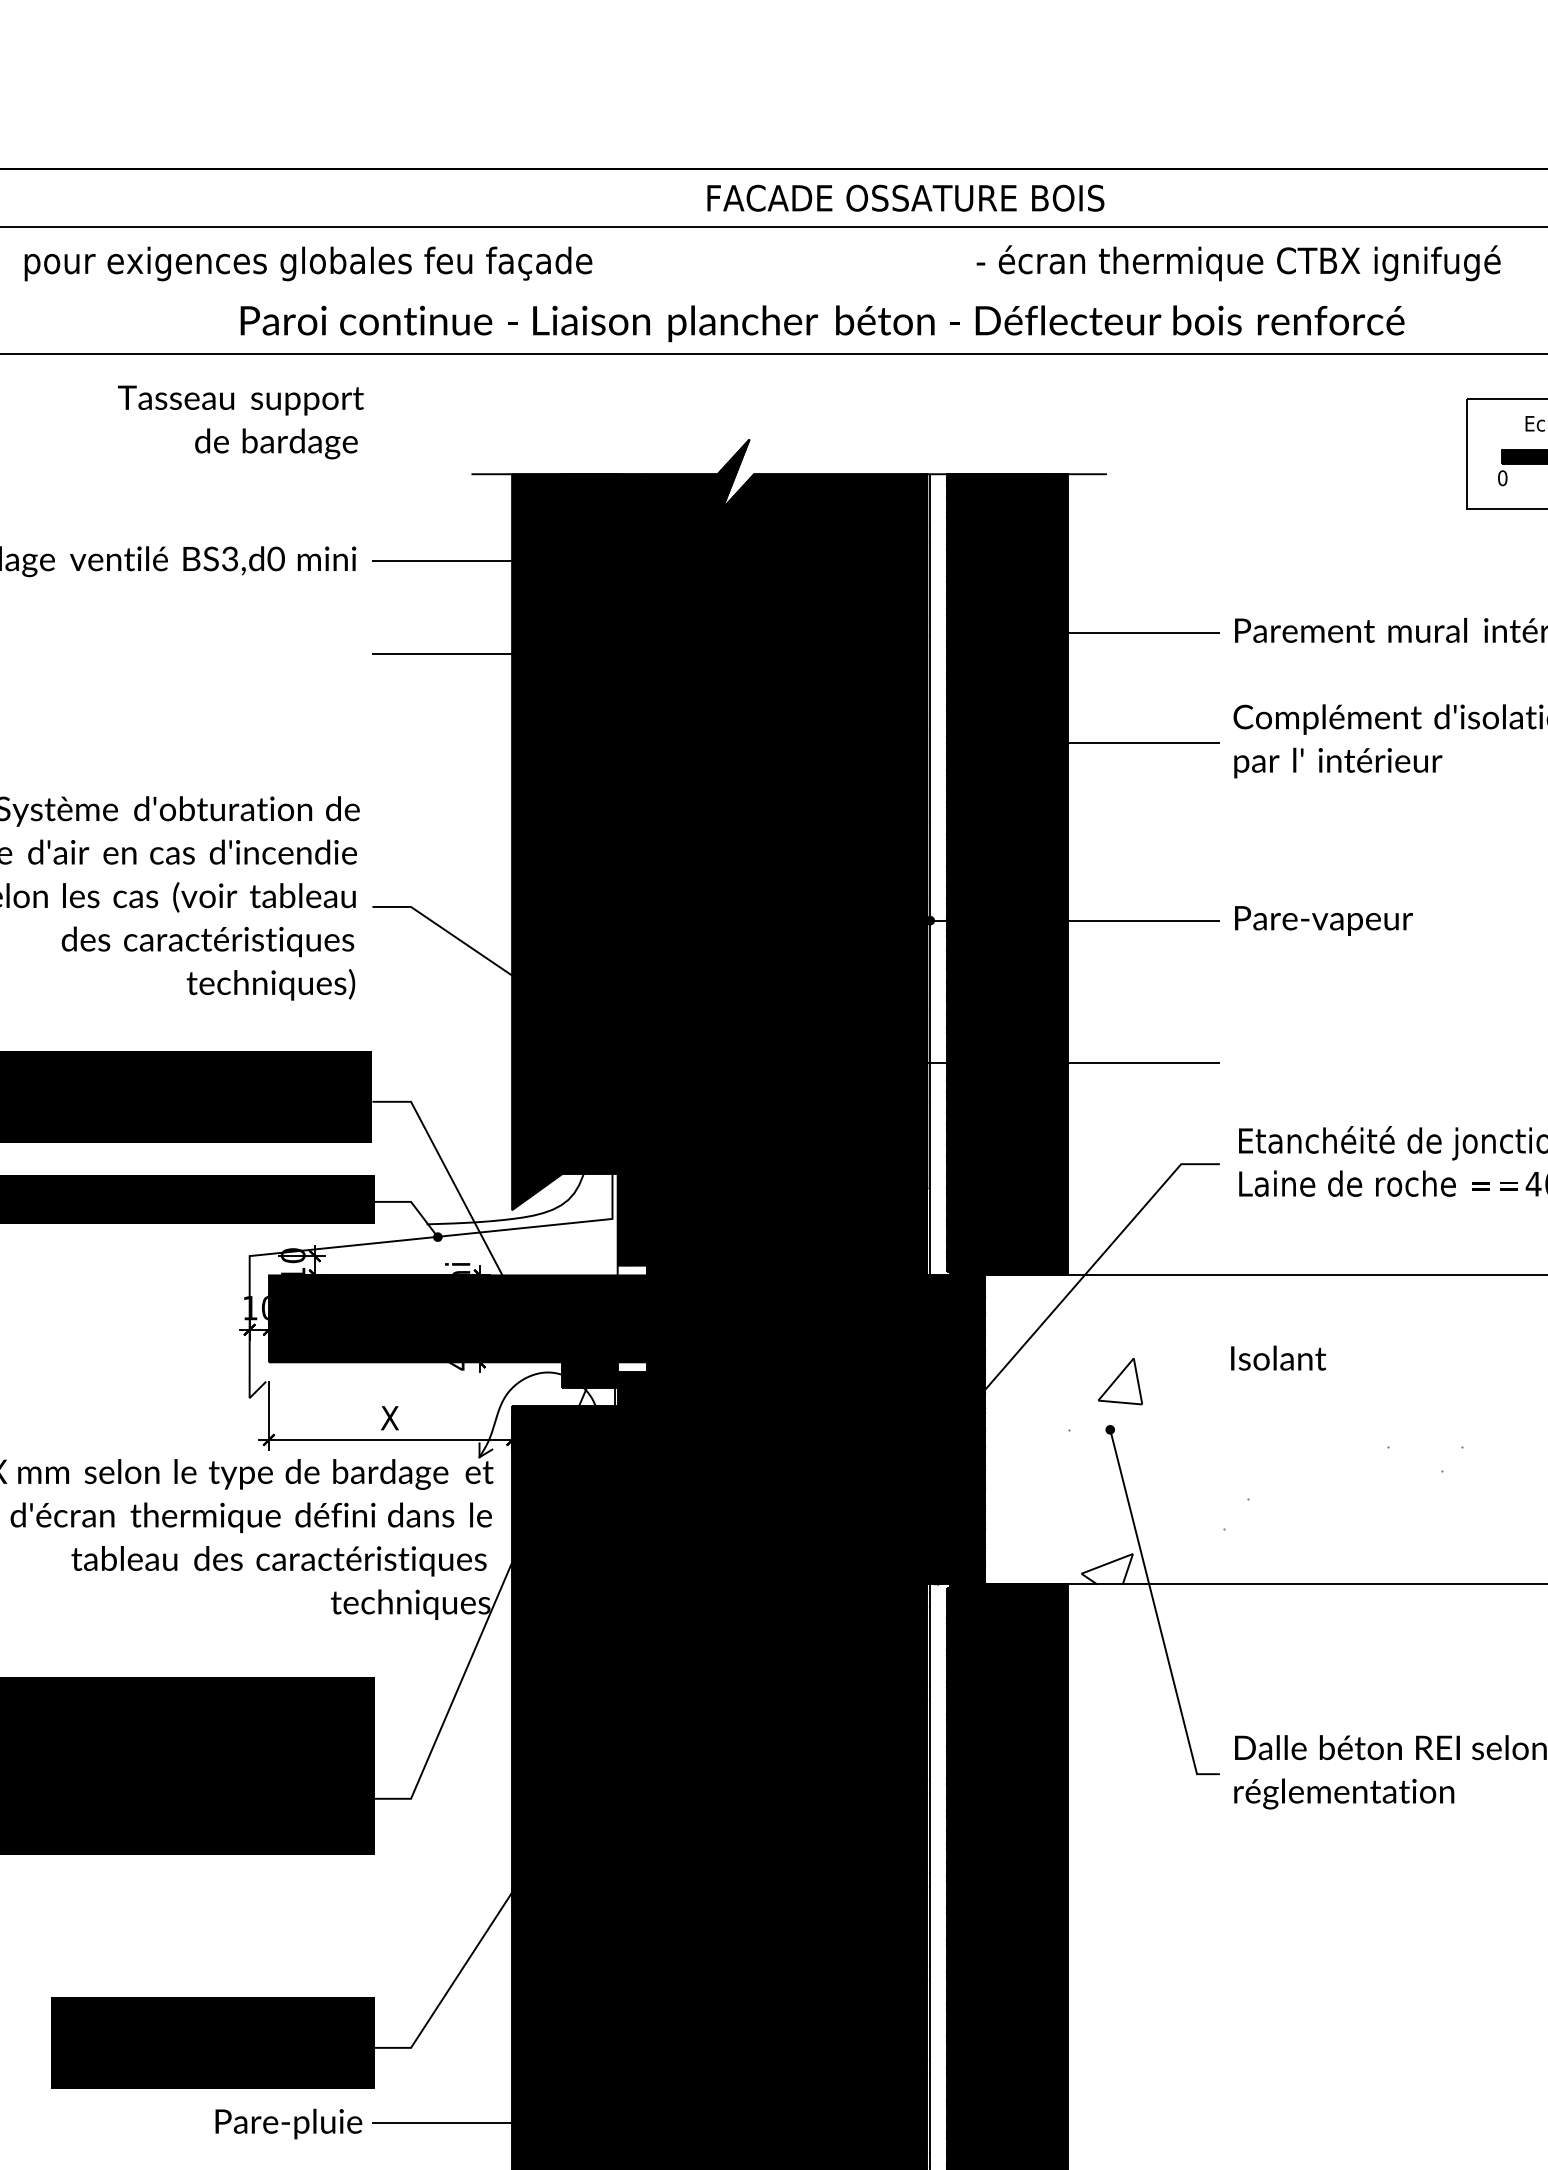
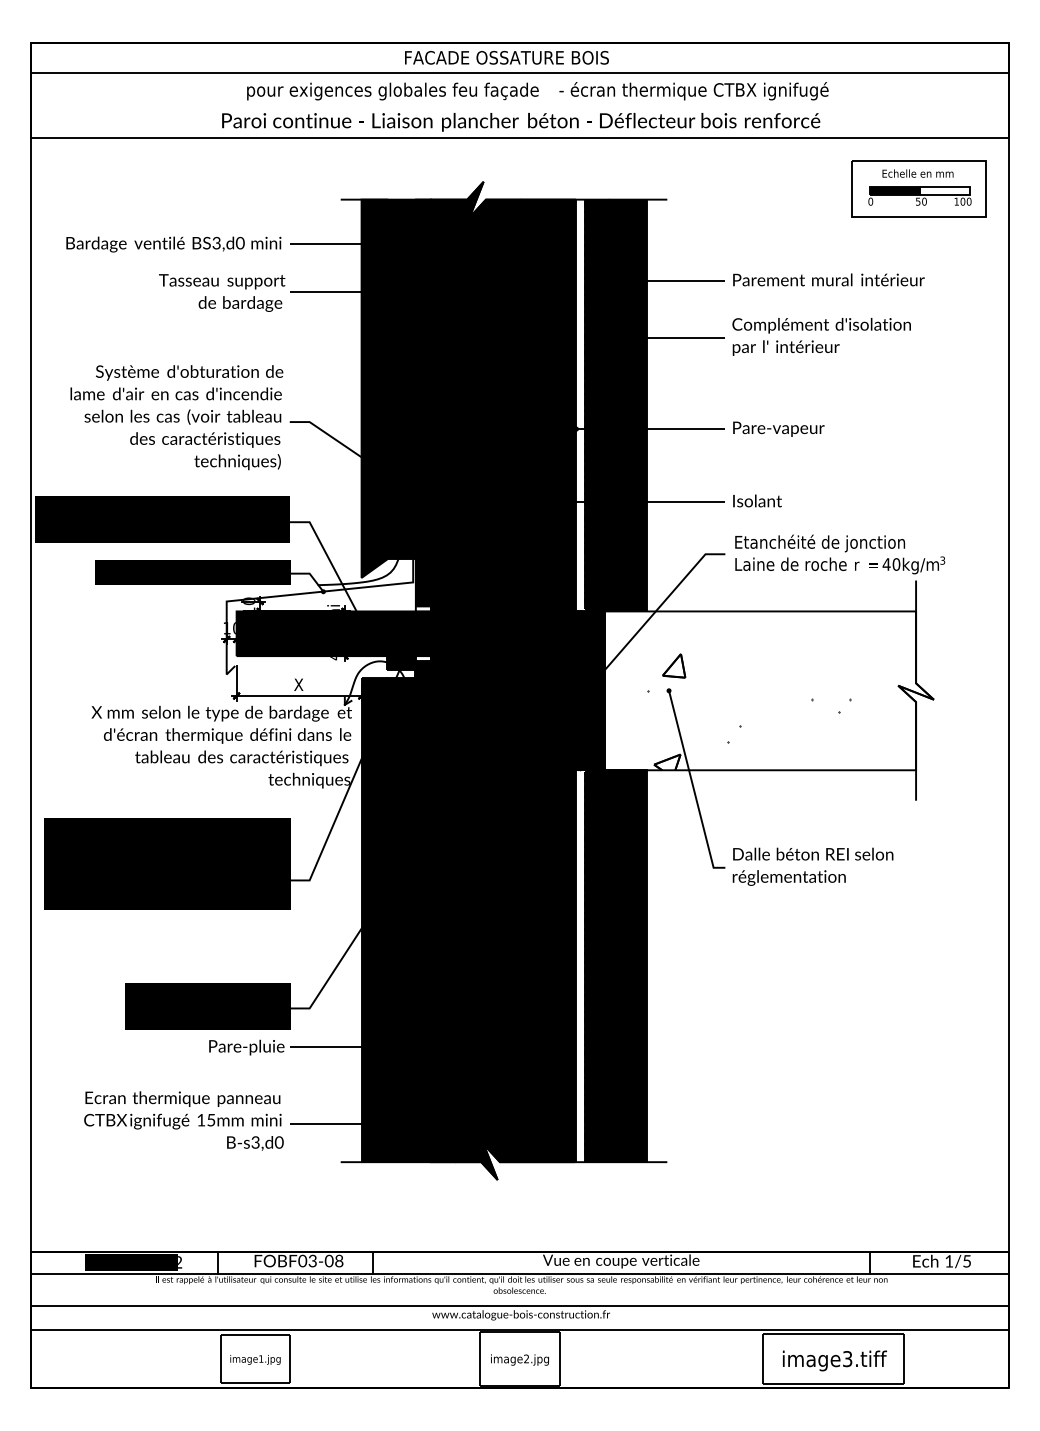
text: (904, 197) -> (506, 57), moved
text: (307, 263) -> (392, 91), moved
text: (1237, 263) -> (693, 91), moved
text: (241, 421) -> (222, 292), moved
text: (1480, 1186) -> (859, 565), = -> r
text: (1278, 1357) -> (757, 500), moved
hatch: (1264, 1472) -> (748, 712), added

